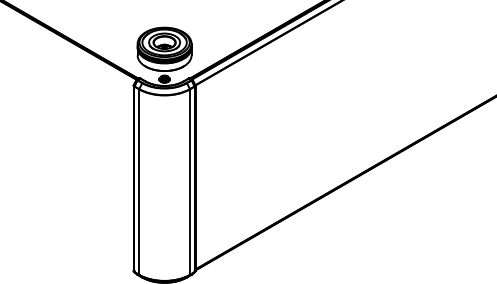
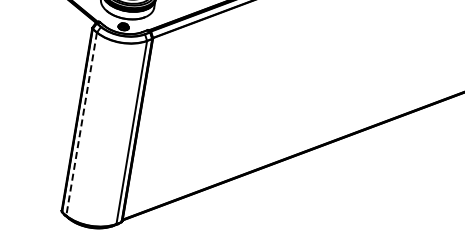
line: (139, 182) -> (81, 124), solid -> dashed

